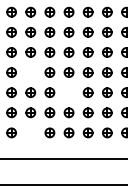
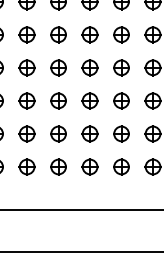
part: (30, 72) -> (26, 67), added
part: (68, 92) -> (89, 100), added
part: (30, 132) -> (26, 166), added

